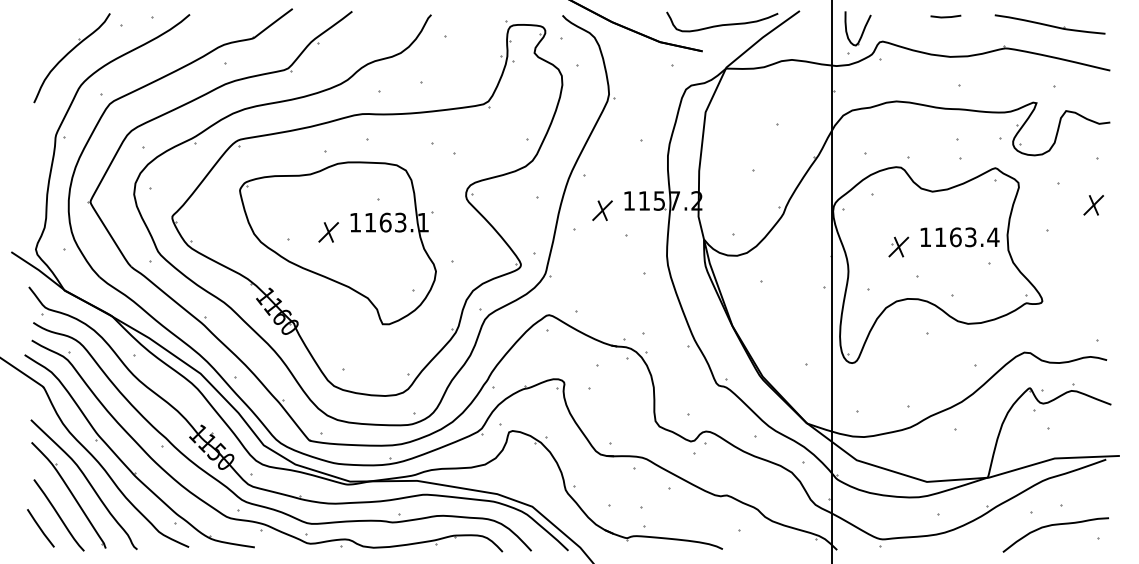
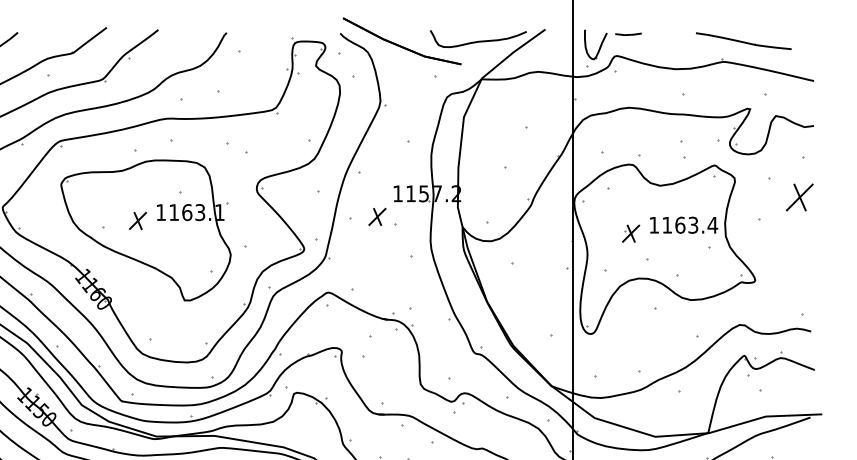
line: (945, 16) -> (628, 34), moved
part: (1049, 24) -> (743, 41), moved
part: (1093, 205) -> (799, 197), size x1.6
part: (602, 210) -> (377, 216), moved

